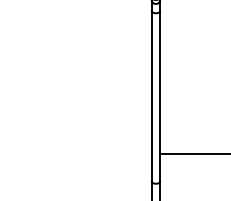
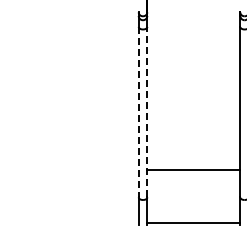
line: (160, 95) -> (147, 111), solid -> dashed
line: (151, 96) -> (138, 112), solid -> dashed

